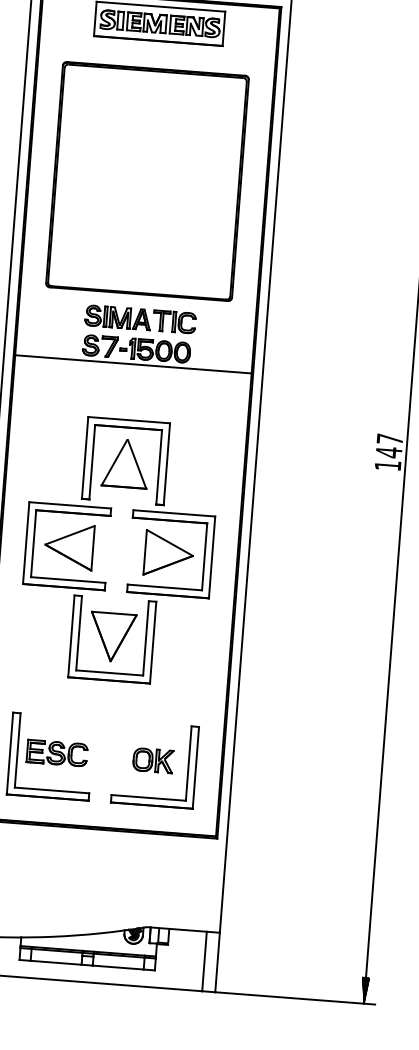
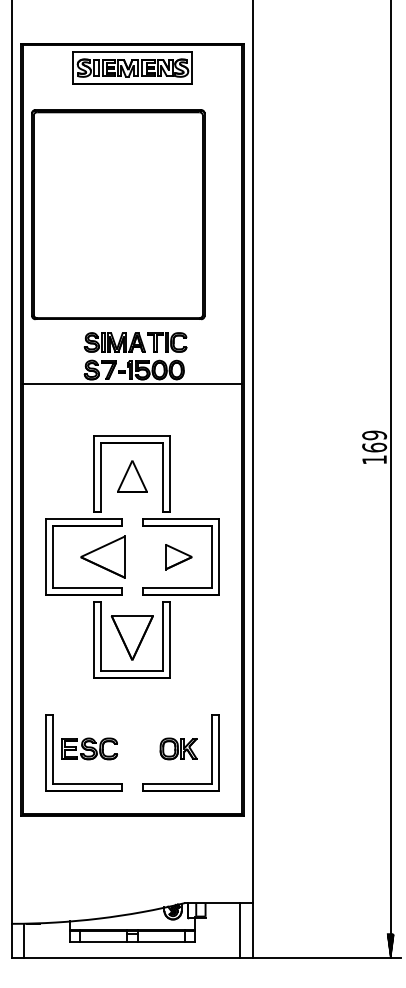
part: (147, 181) -> (118, 214), moved
text: (389, 445) -> (374, 441), 147 -> 169
part: (126, 462) -> (132, 475), size x0.7
part: (68, 545) -> (102, 556), moved
part: (168, 553) -> (178, 556), size x0.6

